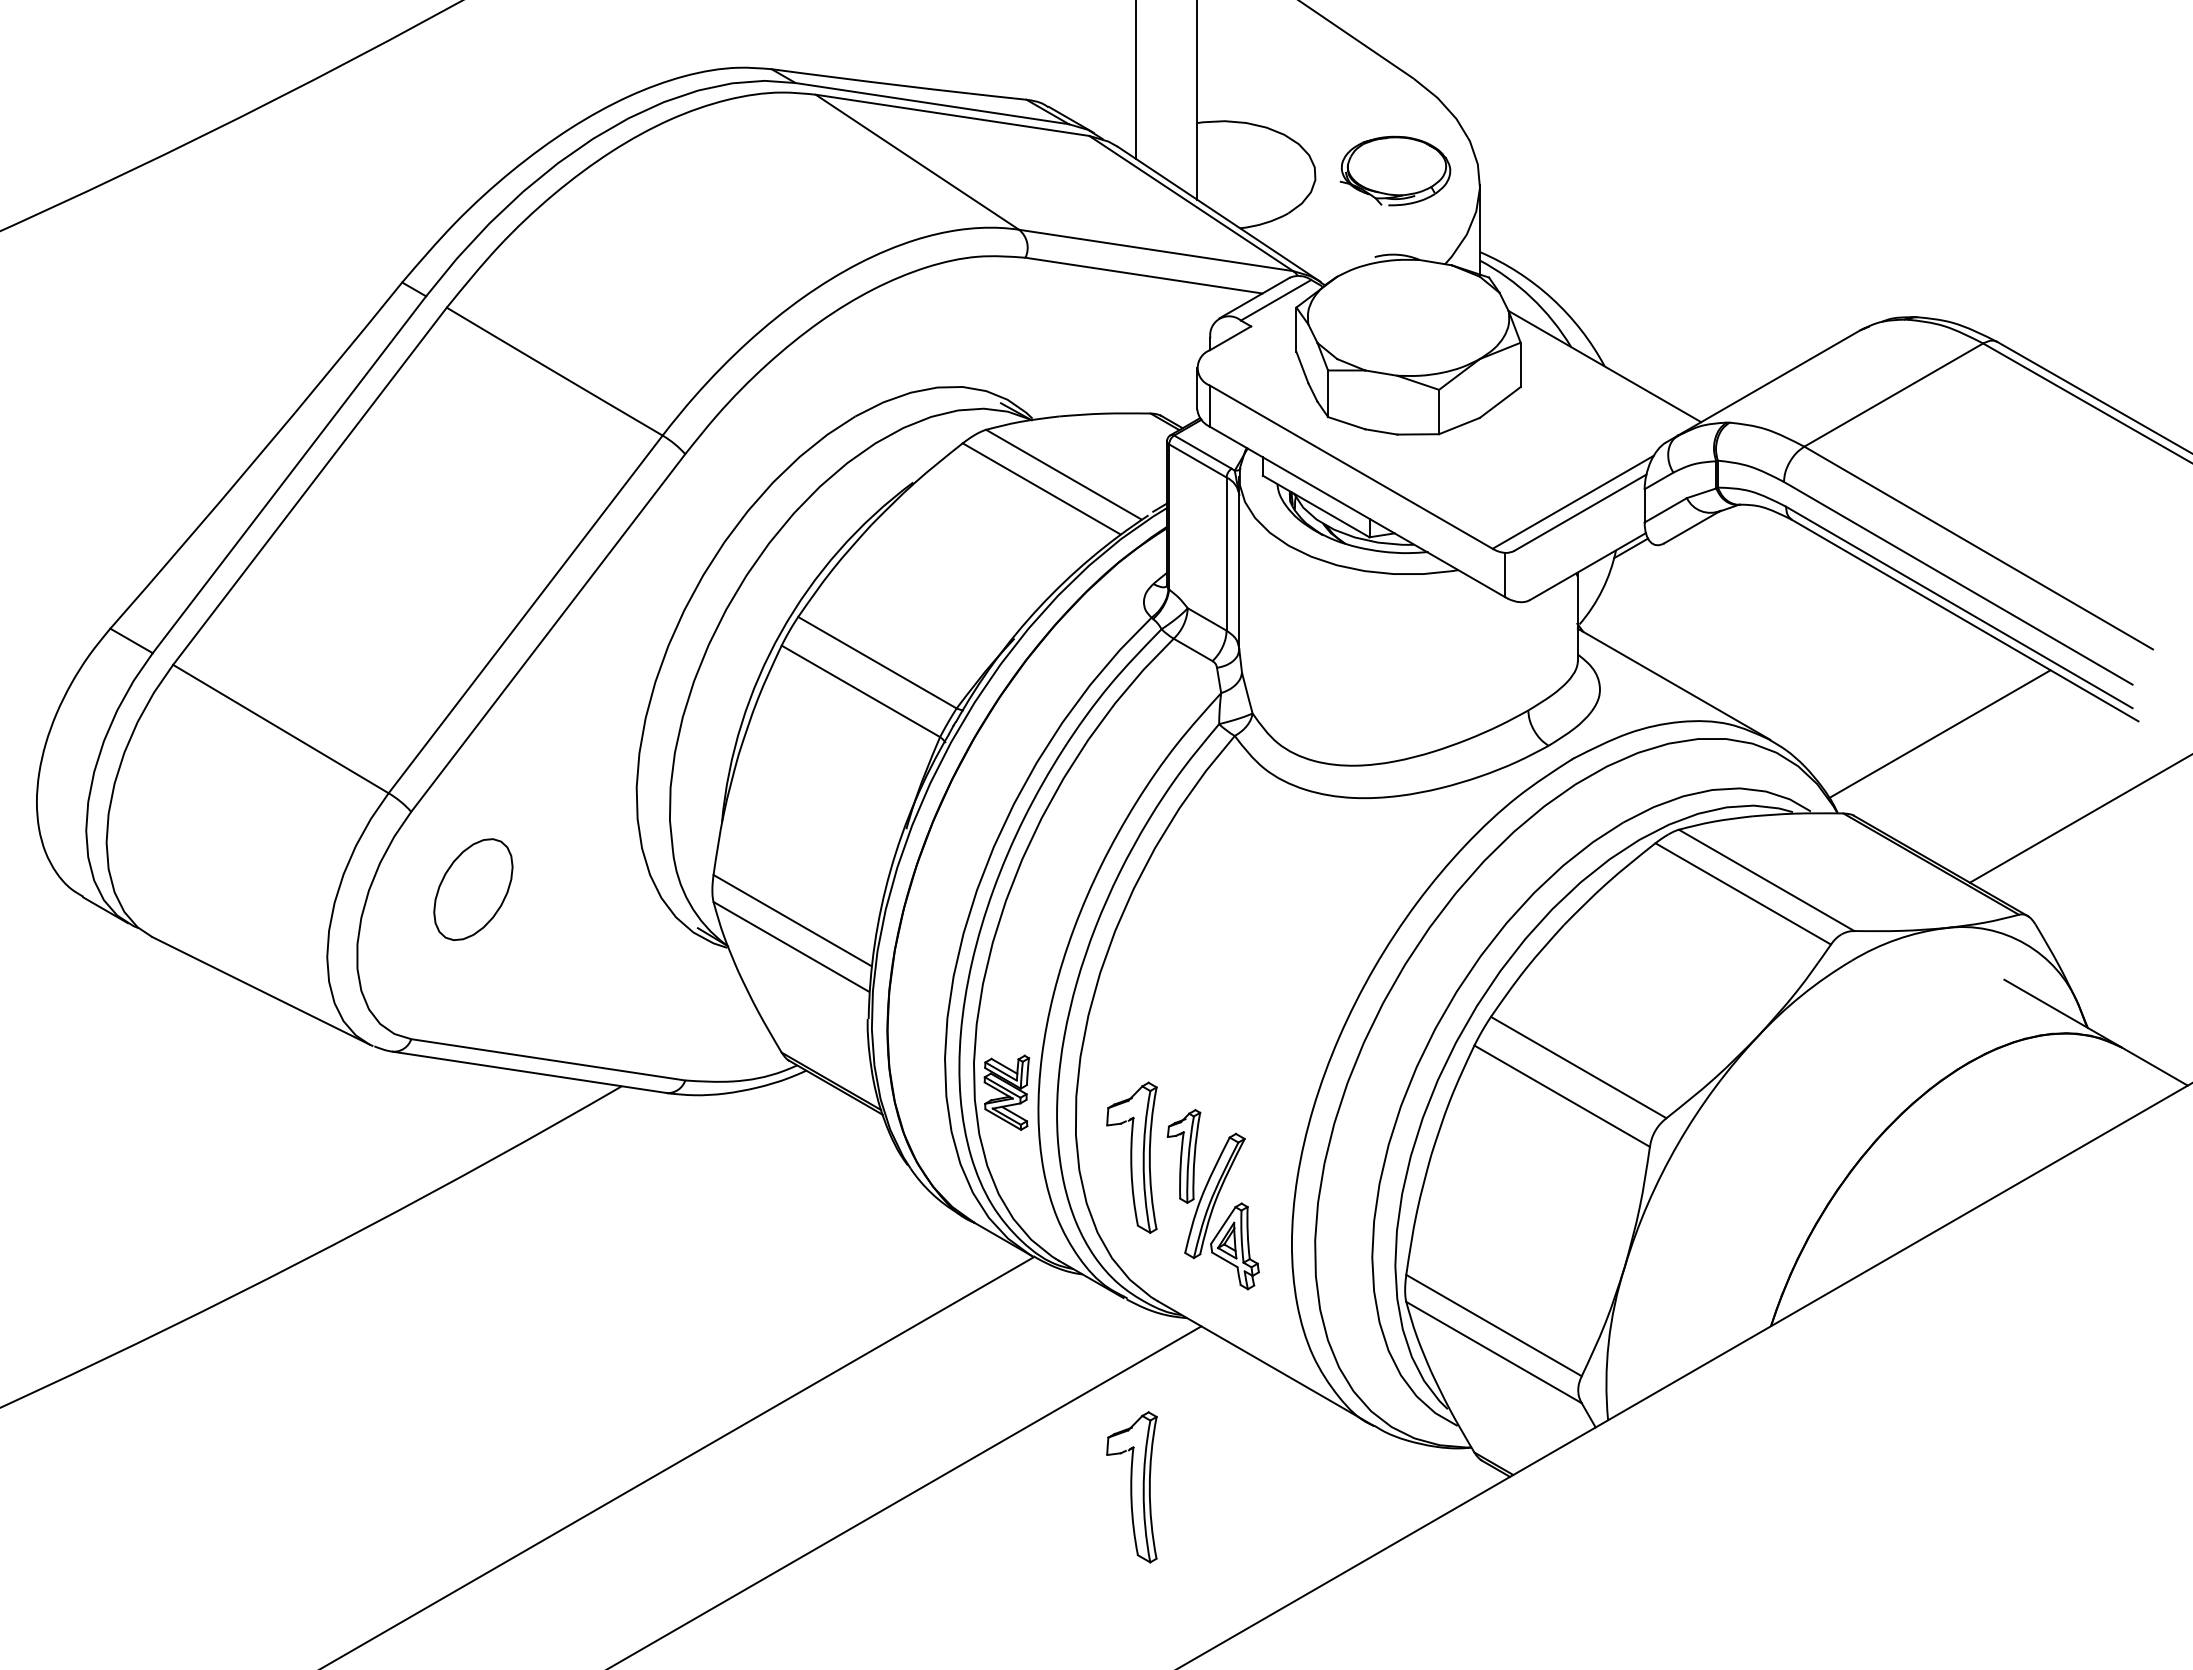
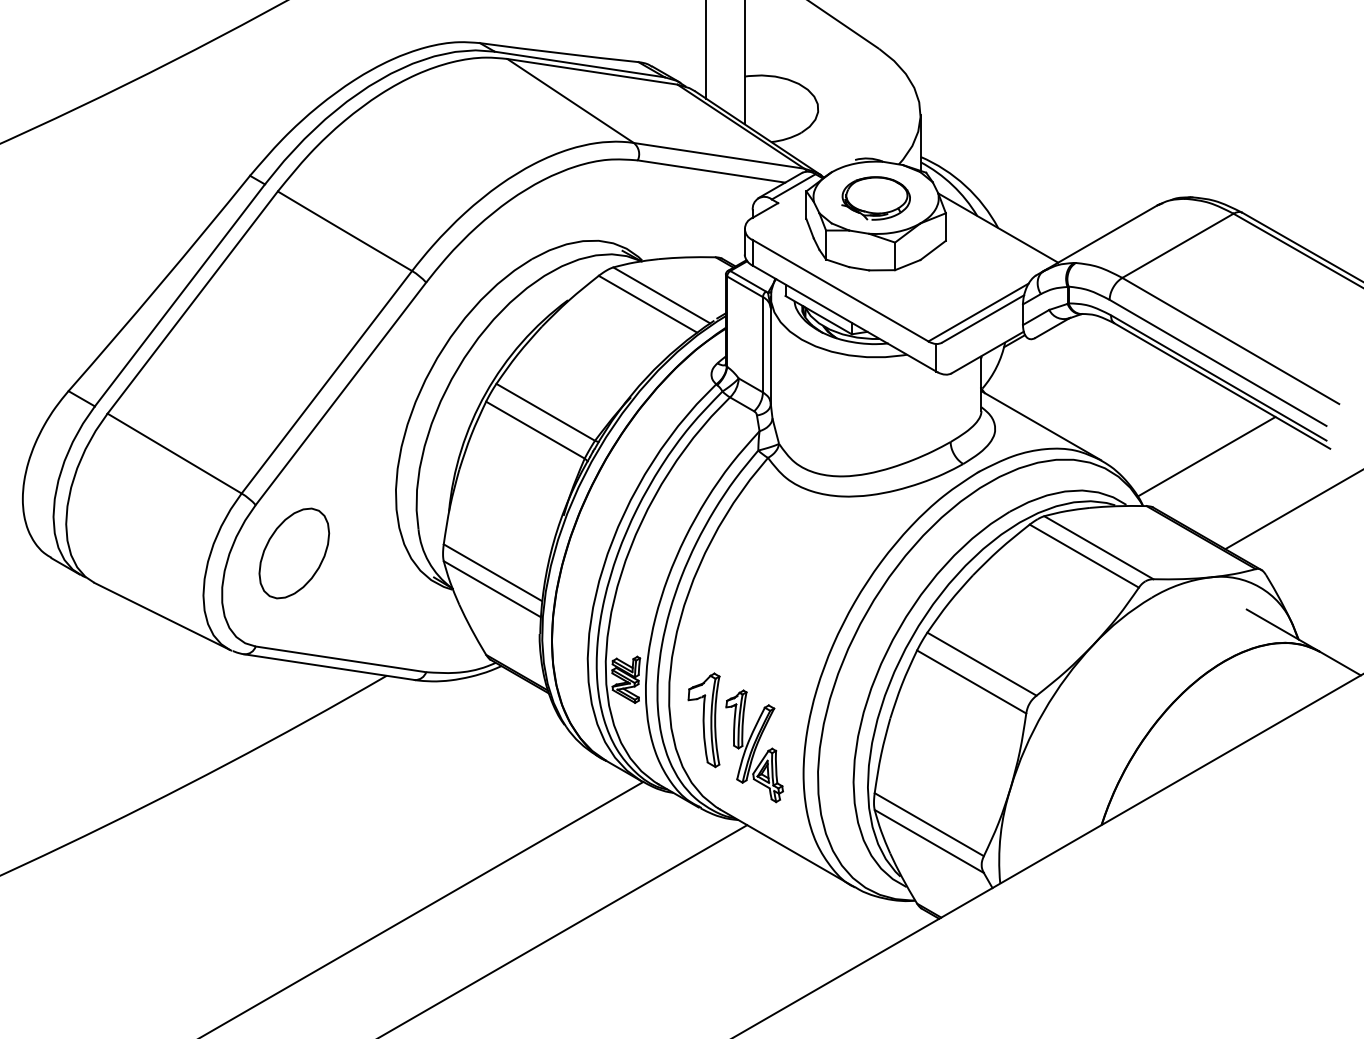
part: (1394, 171) -> (875, 198), moved
part: (473, 889) -> (294, 553), size x1.43
part: (1131, 1487) -> (703, 925), removed

